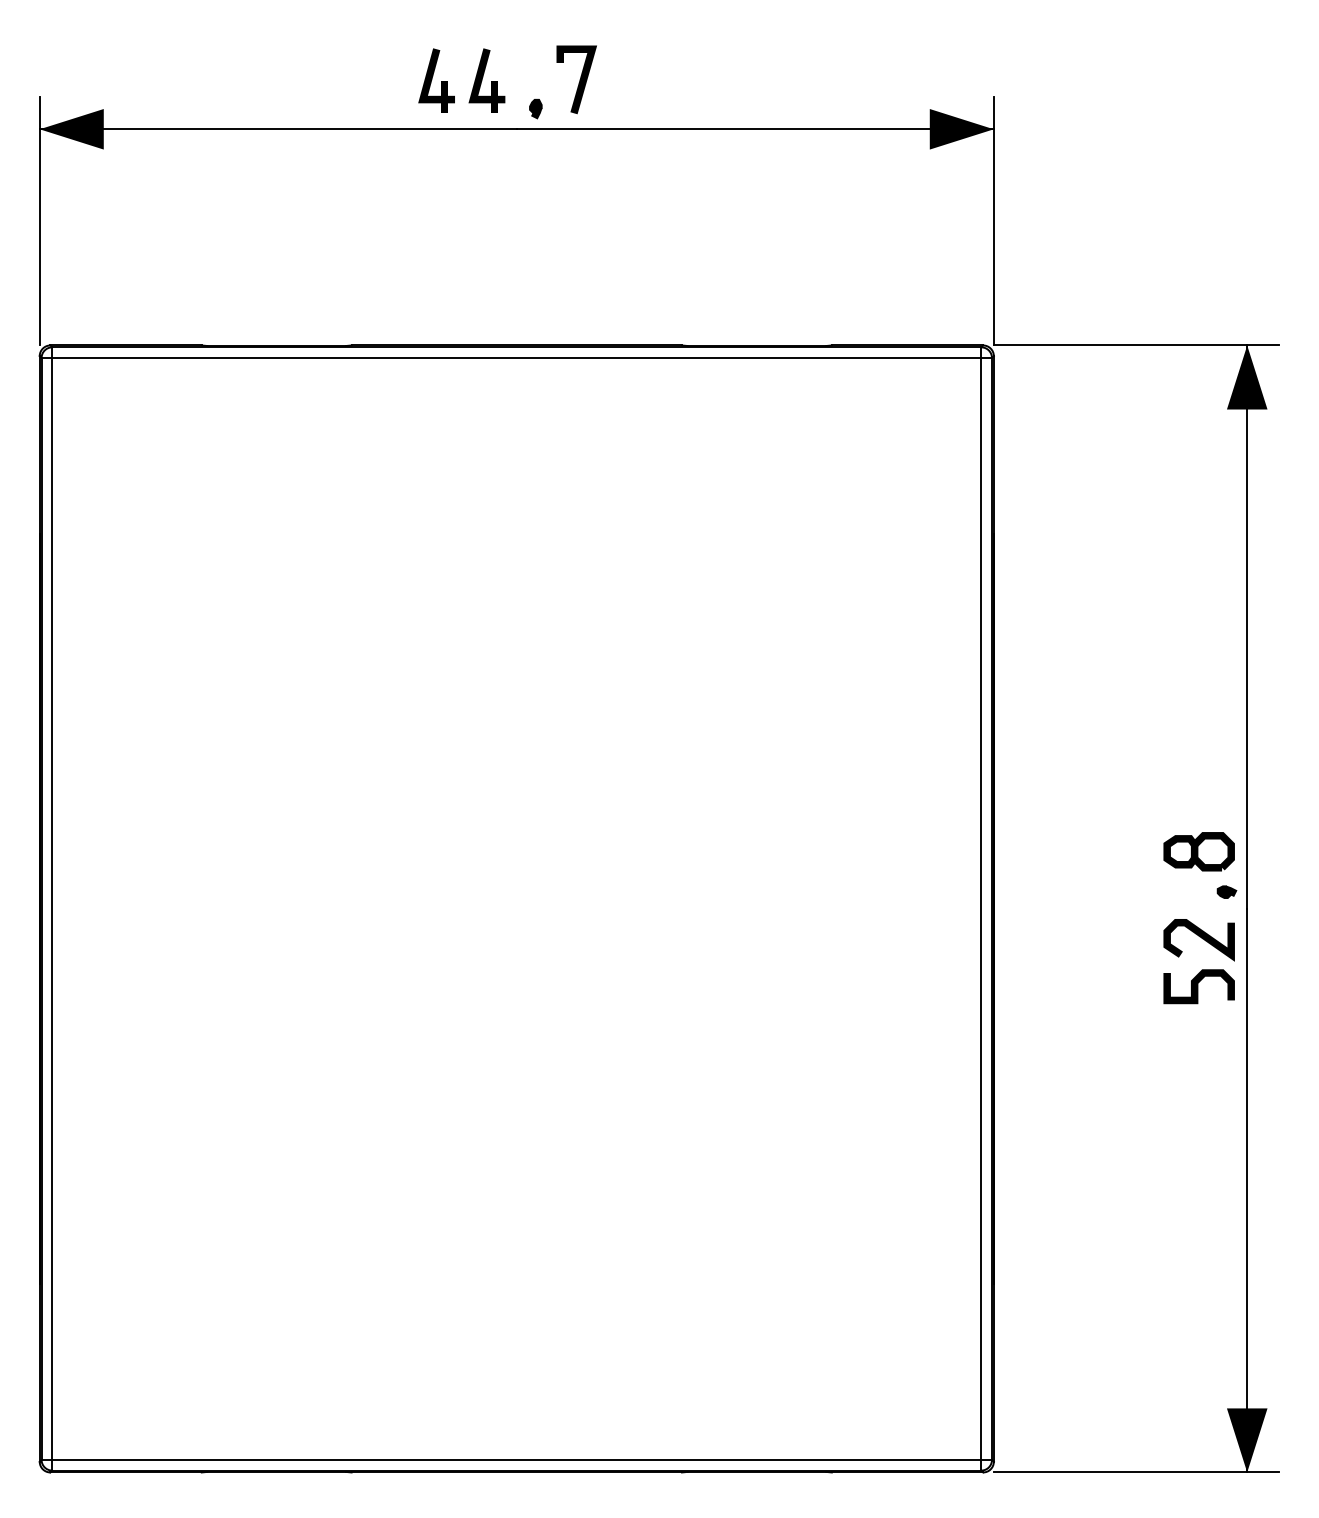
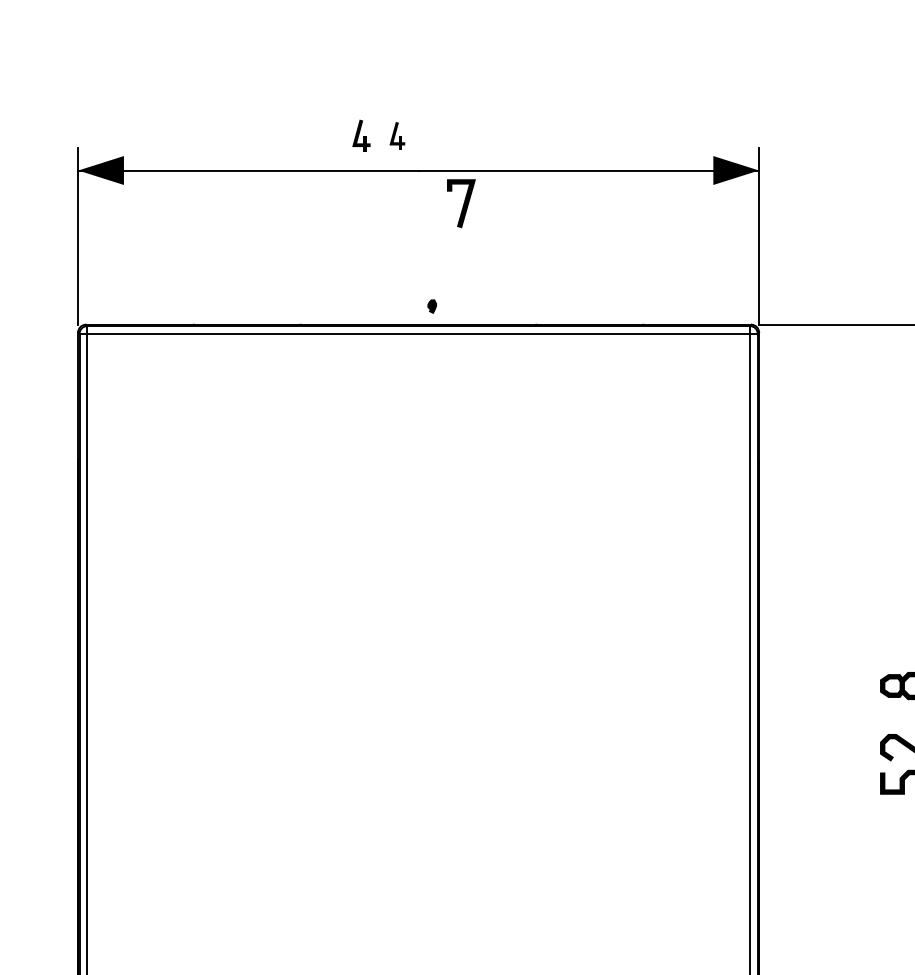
line: (579, 79) -> (463, 203), moved
part: (436, 80) -> (361, 135), size x0.7
part: (486, 80) -> (397, 135), size x0.6
part: (535, 109) -> (431, 306), moved

